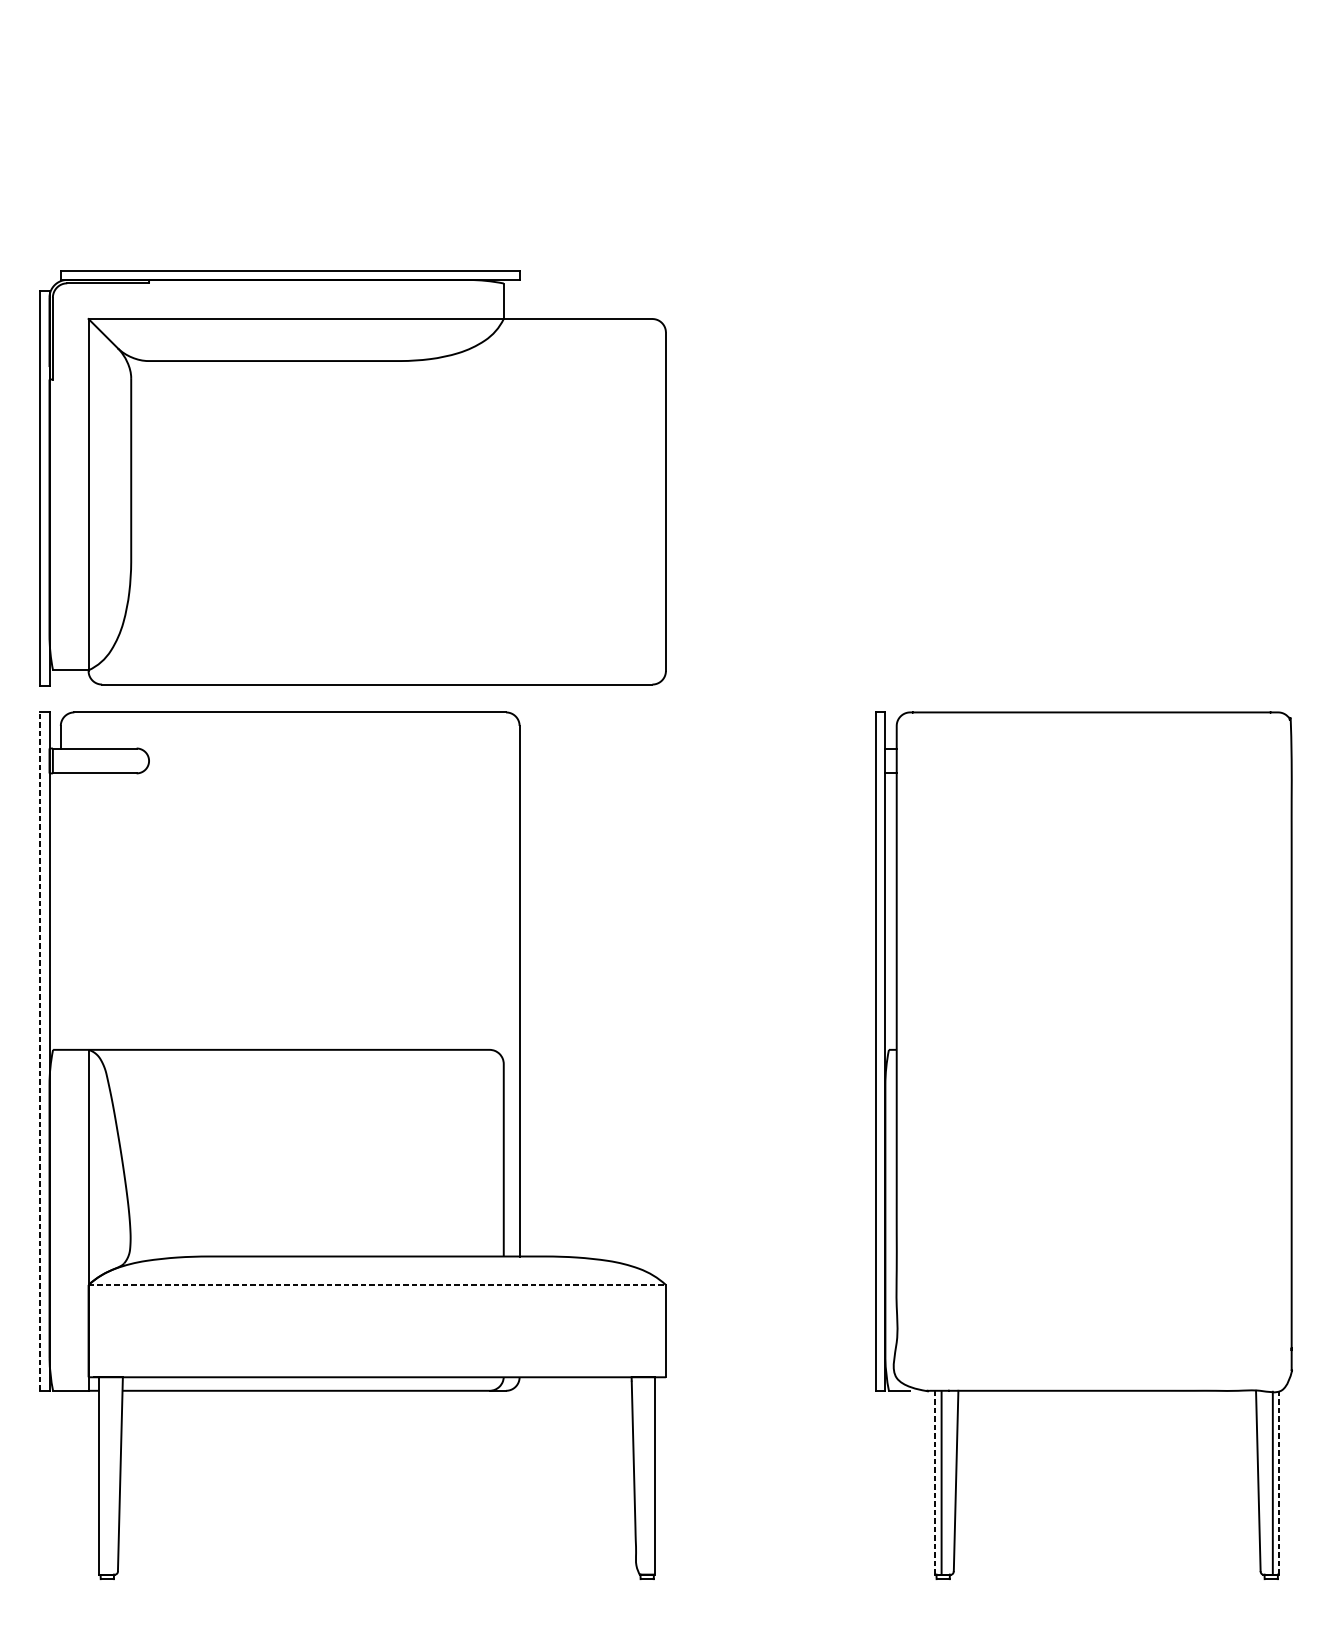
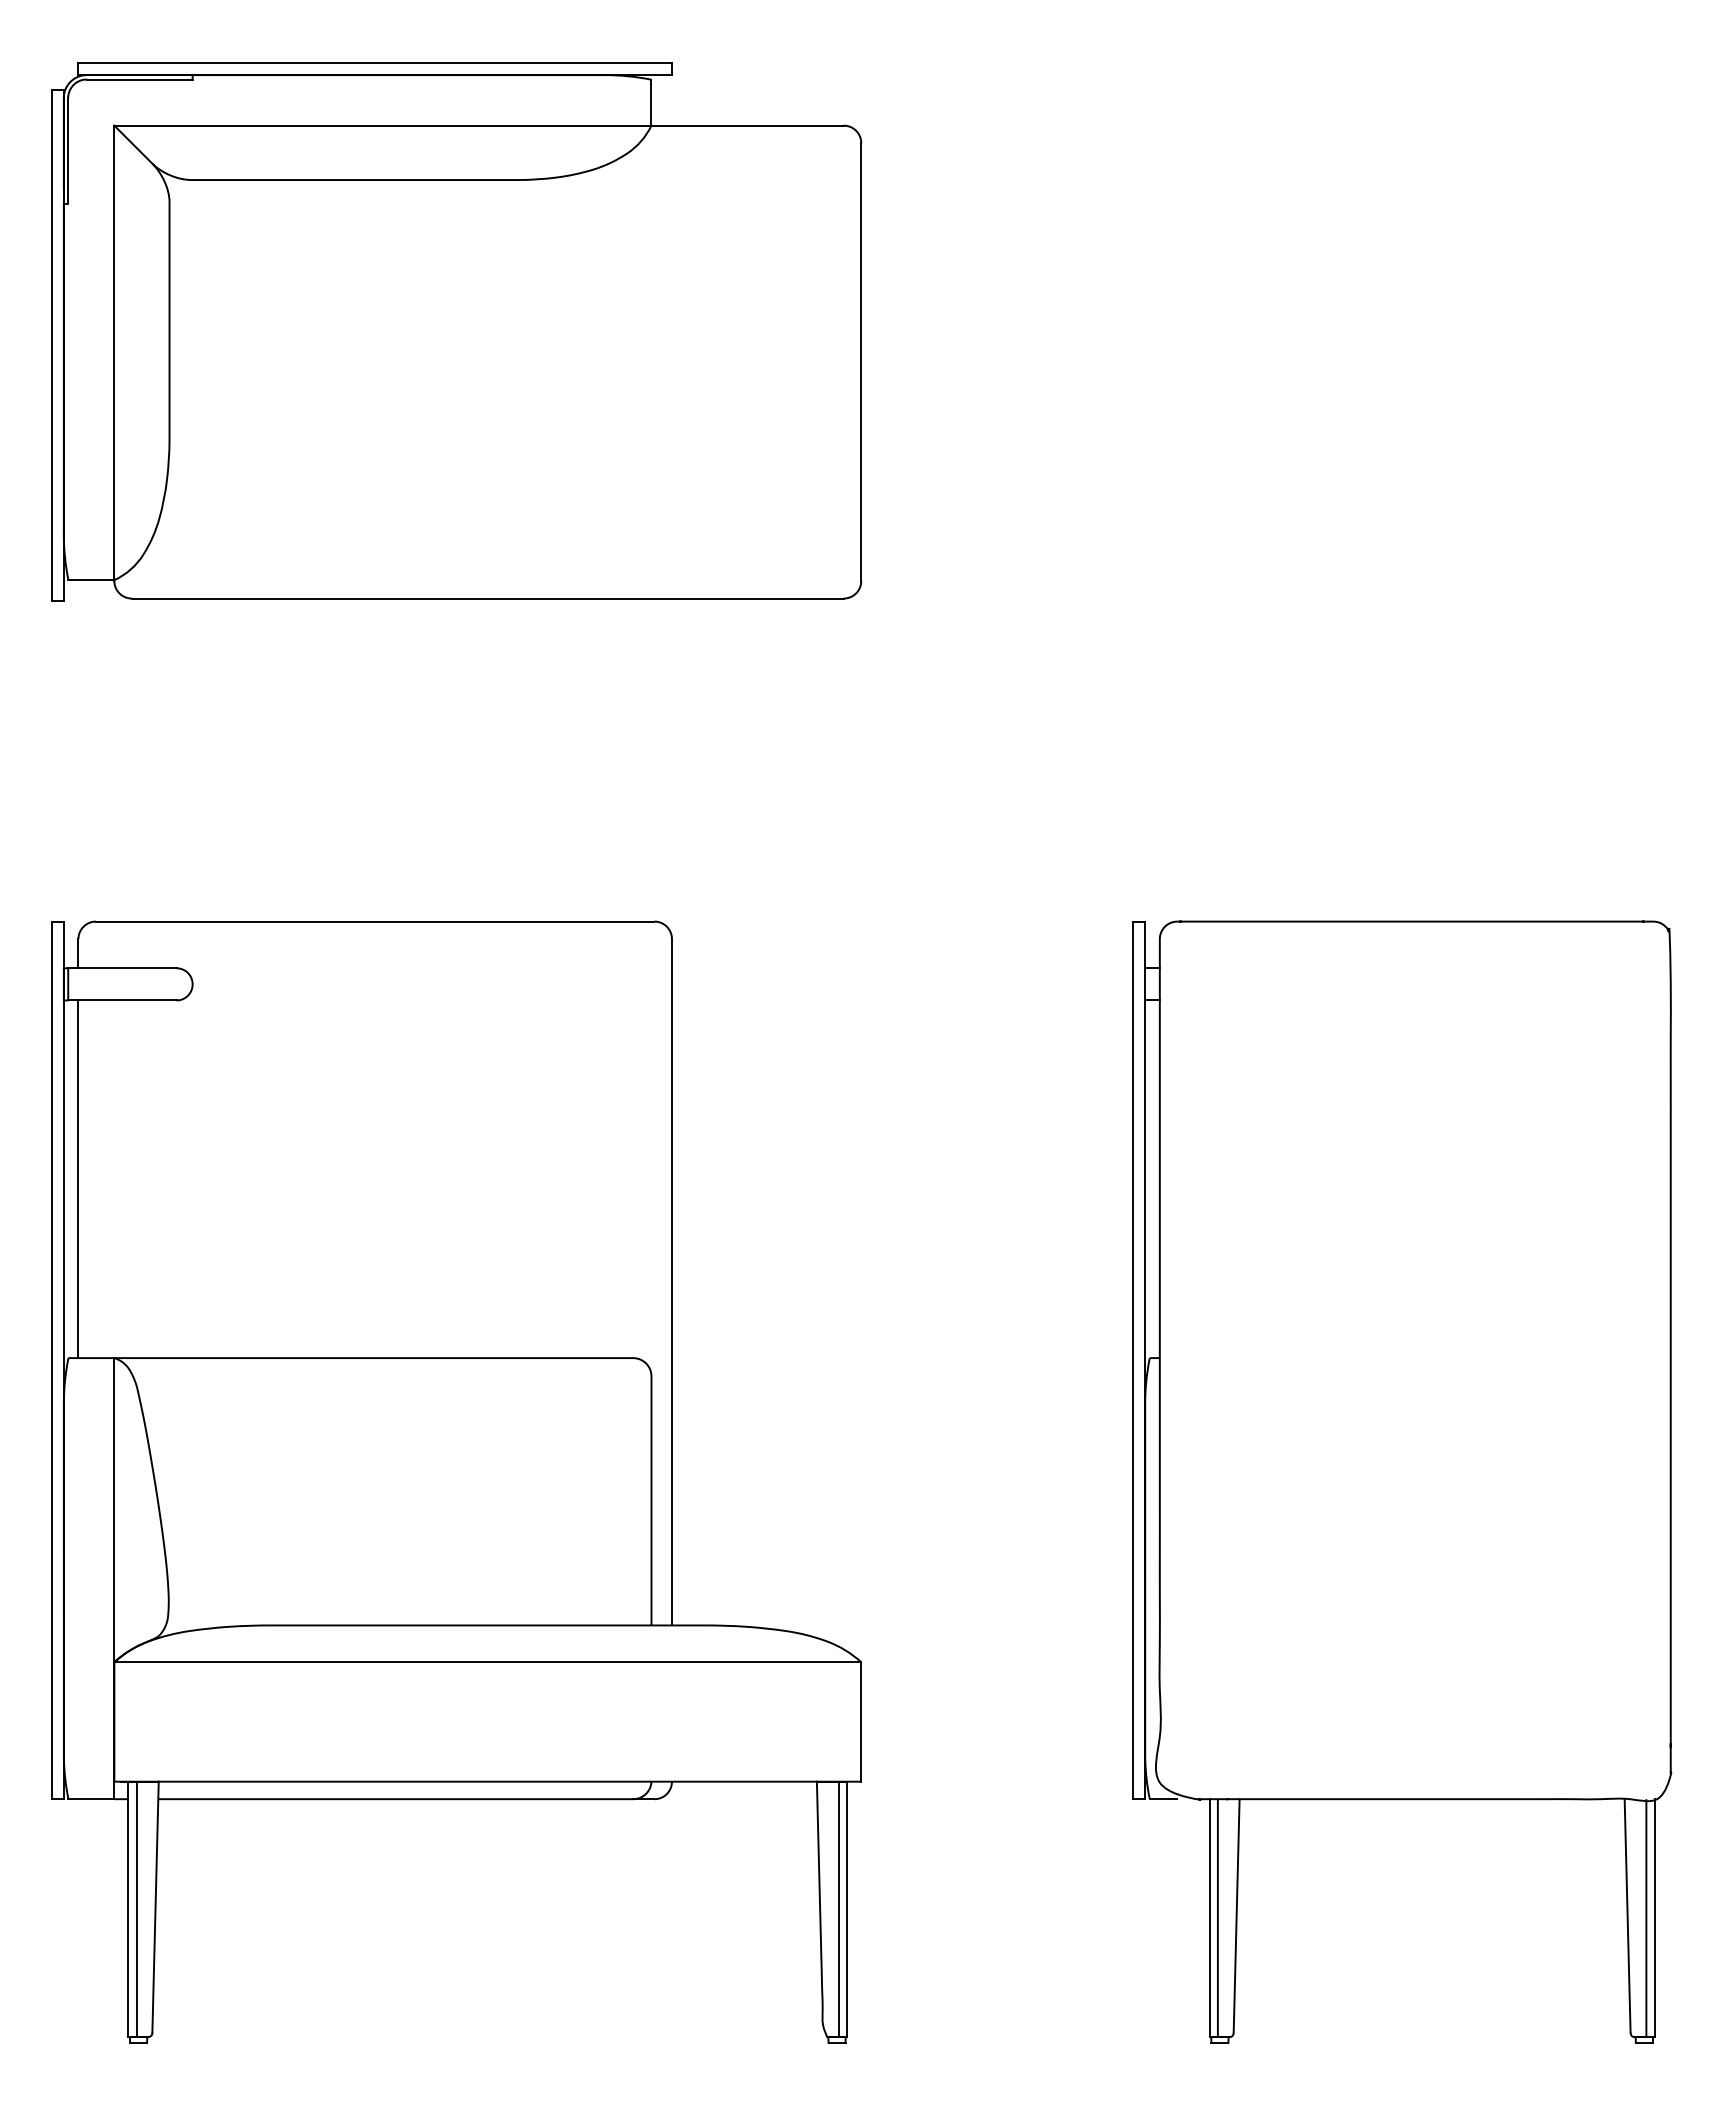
part: (353, 478) -> (456, 331), moved
line: (60, 911) -> (78, 1179), added
line: (39, 1051) -> (51, 1360), dashed -> solid
line: (377, 1285) -> (488, 1662), dashed -> solid
line: (105, 1475) -> (136, 1908), added
line: (649, 1475) -> (839, 1908), added
line: (935, 1483) -> (1209, 1918), dashed -> solid
line: (1279, 1483) -> (1654, 1918), dashed -> solid

